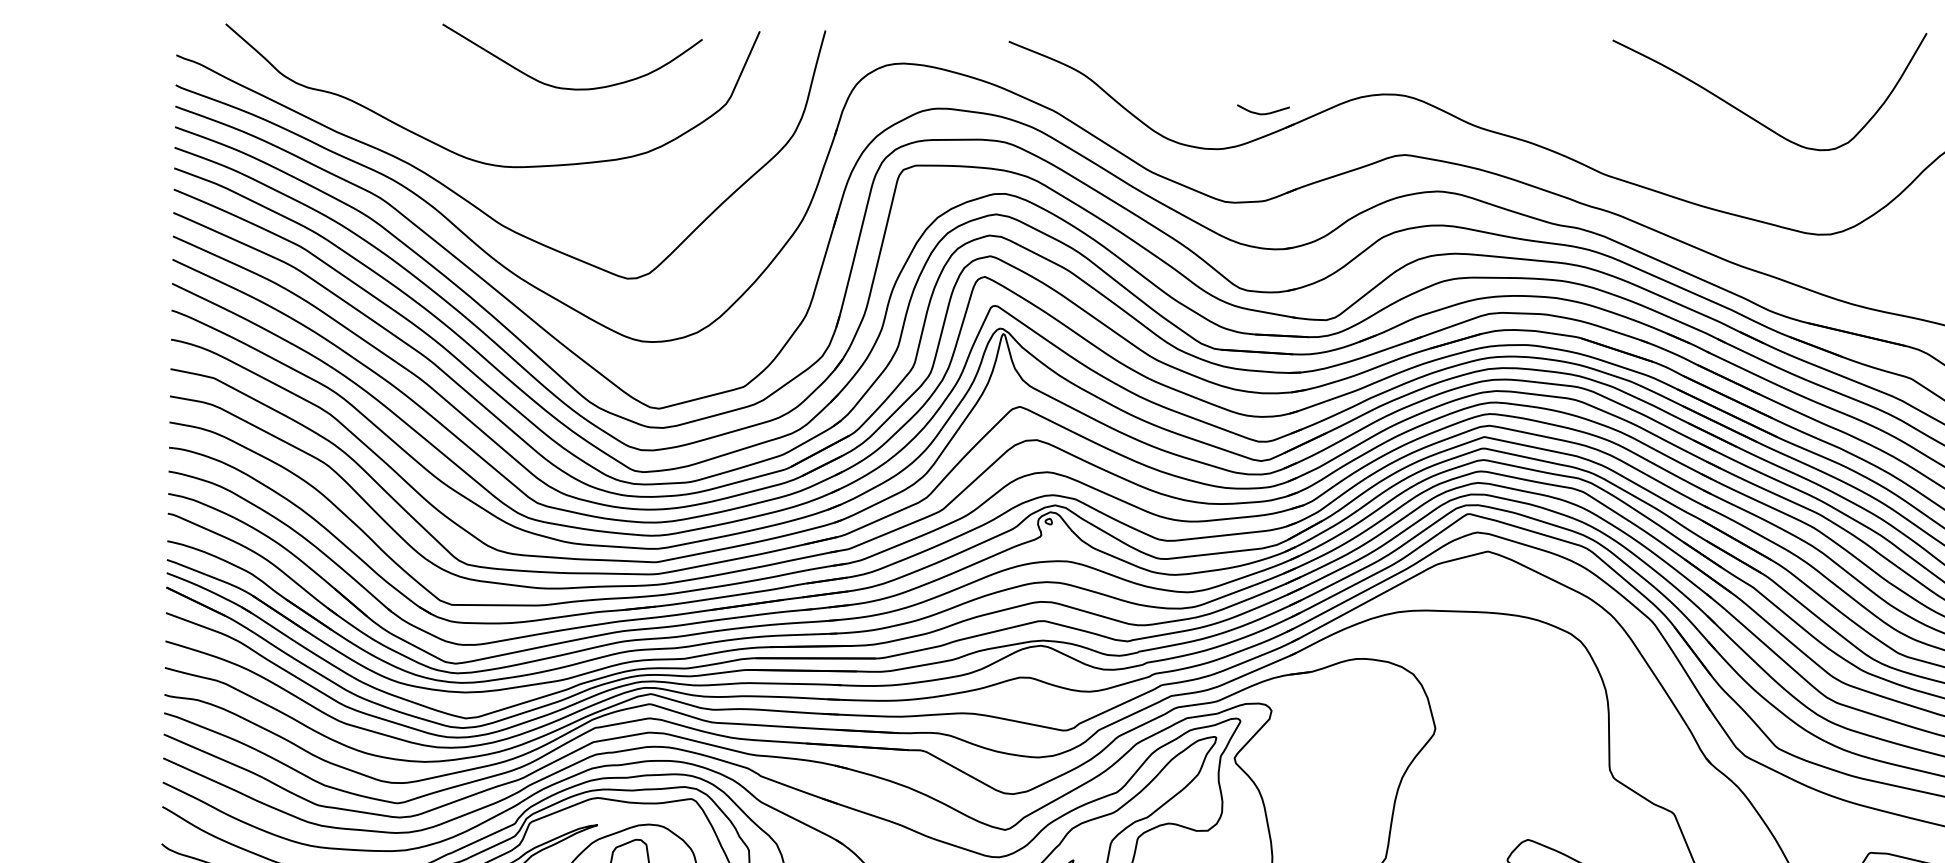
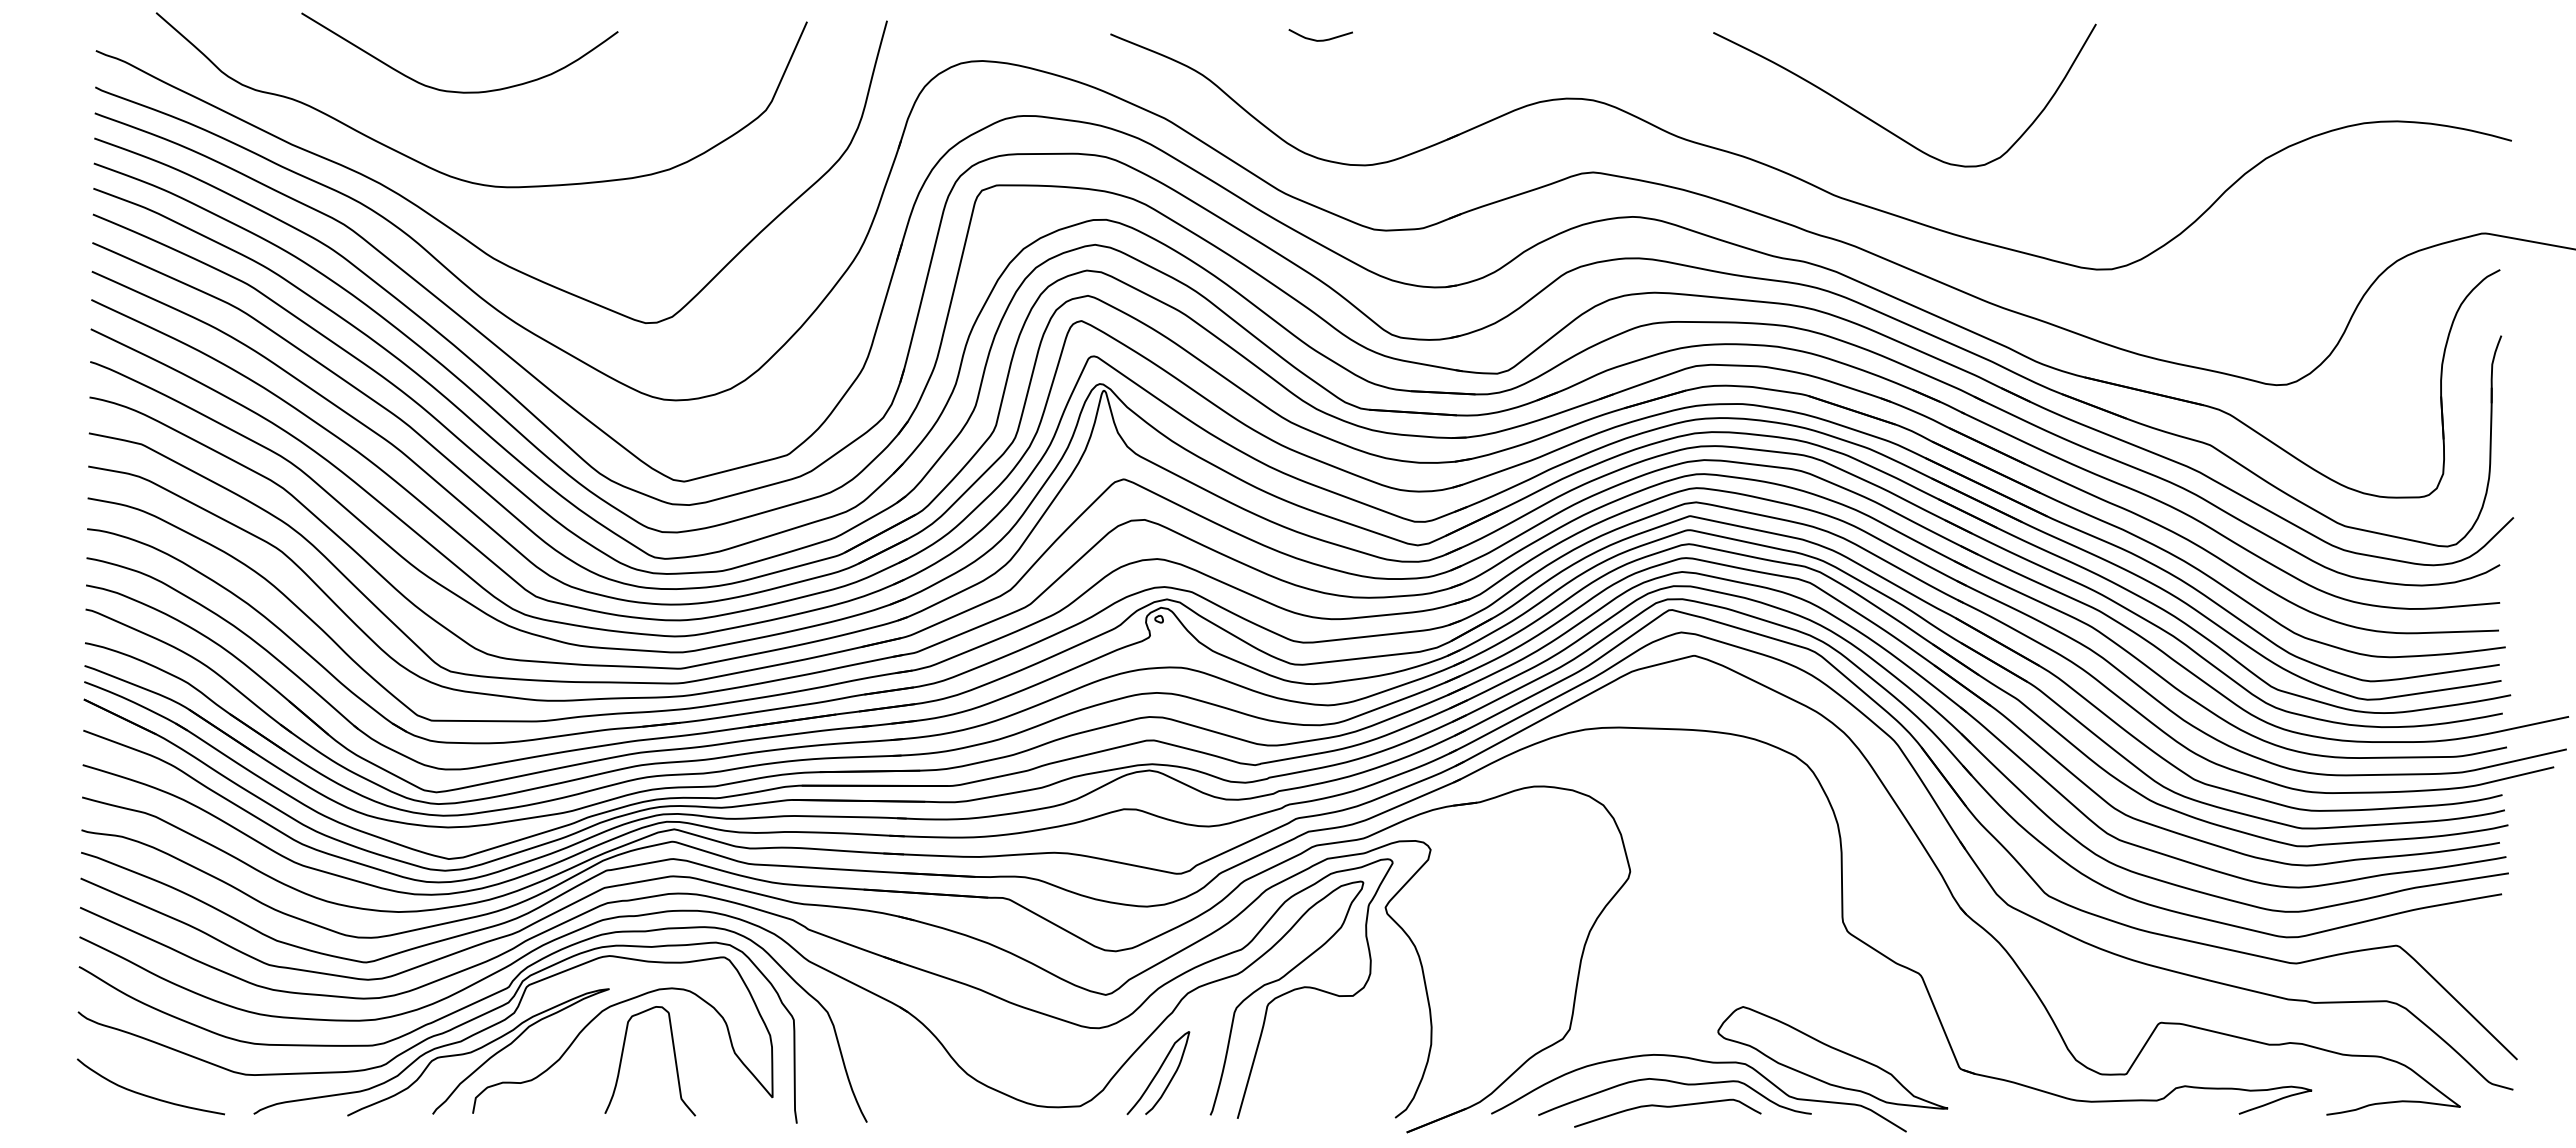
curve: (566, 87) -> (452, 90), moved
curve: (1263, 113) -> (1320, 39), moved
curve: (1752, 117) -> (1883, 126), moved

